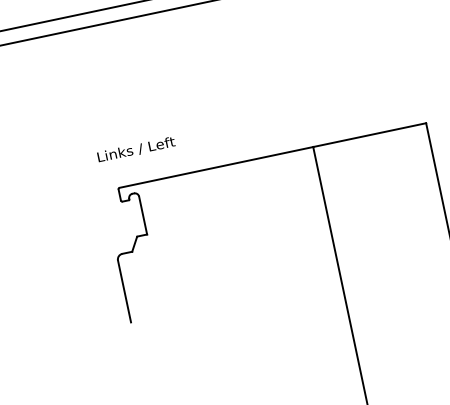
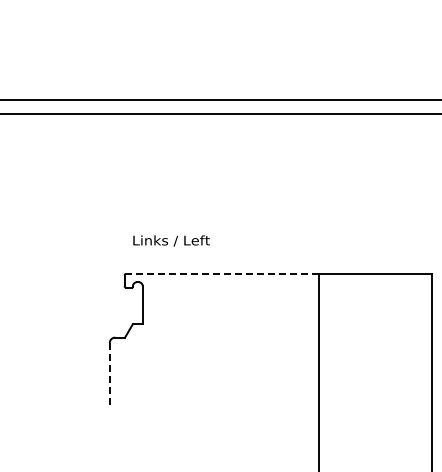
text: (136, 149) -> (171, 240), moved
line: (216, 167) -> (222, 273), solid -> dashed
line: (124, 291) -> (109, 373), solid -> dashed

